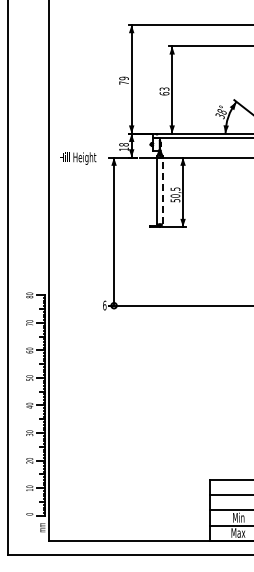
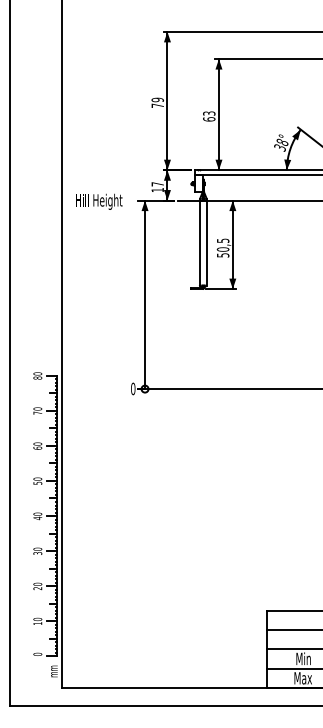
text: (123, 144) -> (157, 183), 18 -> 17
line: (162, 190) -> (206, 242), dashed -> solid
text: (104, 304) -> (132, 387), 6 -> 0

